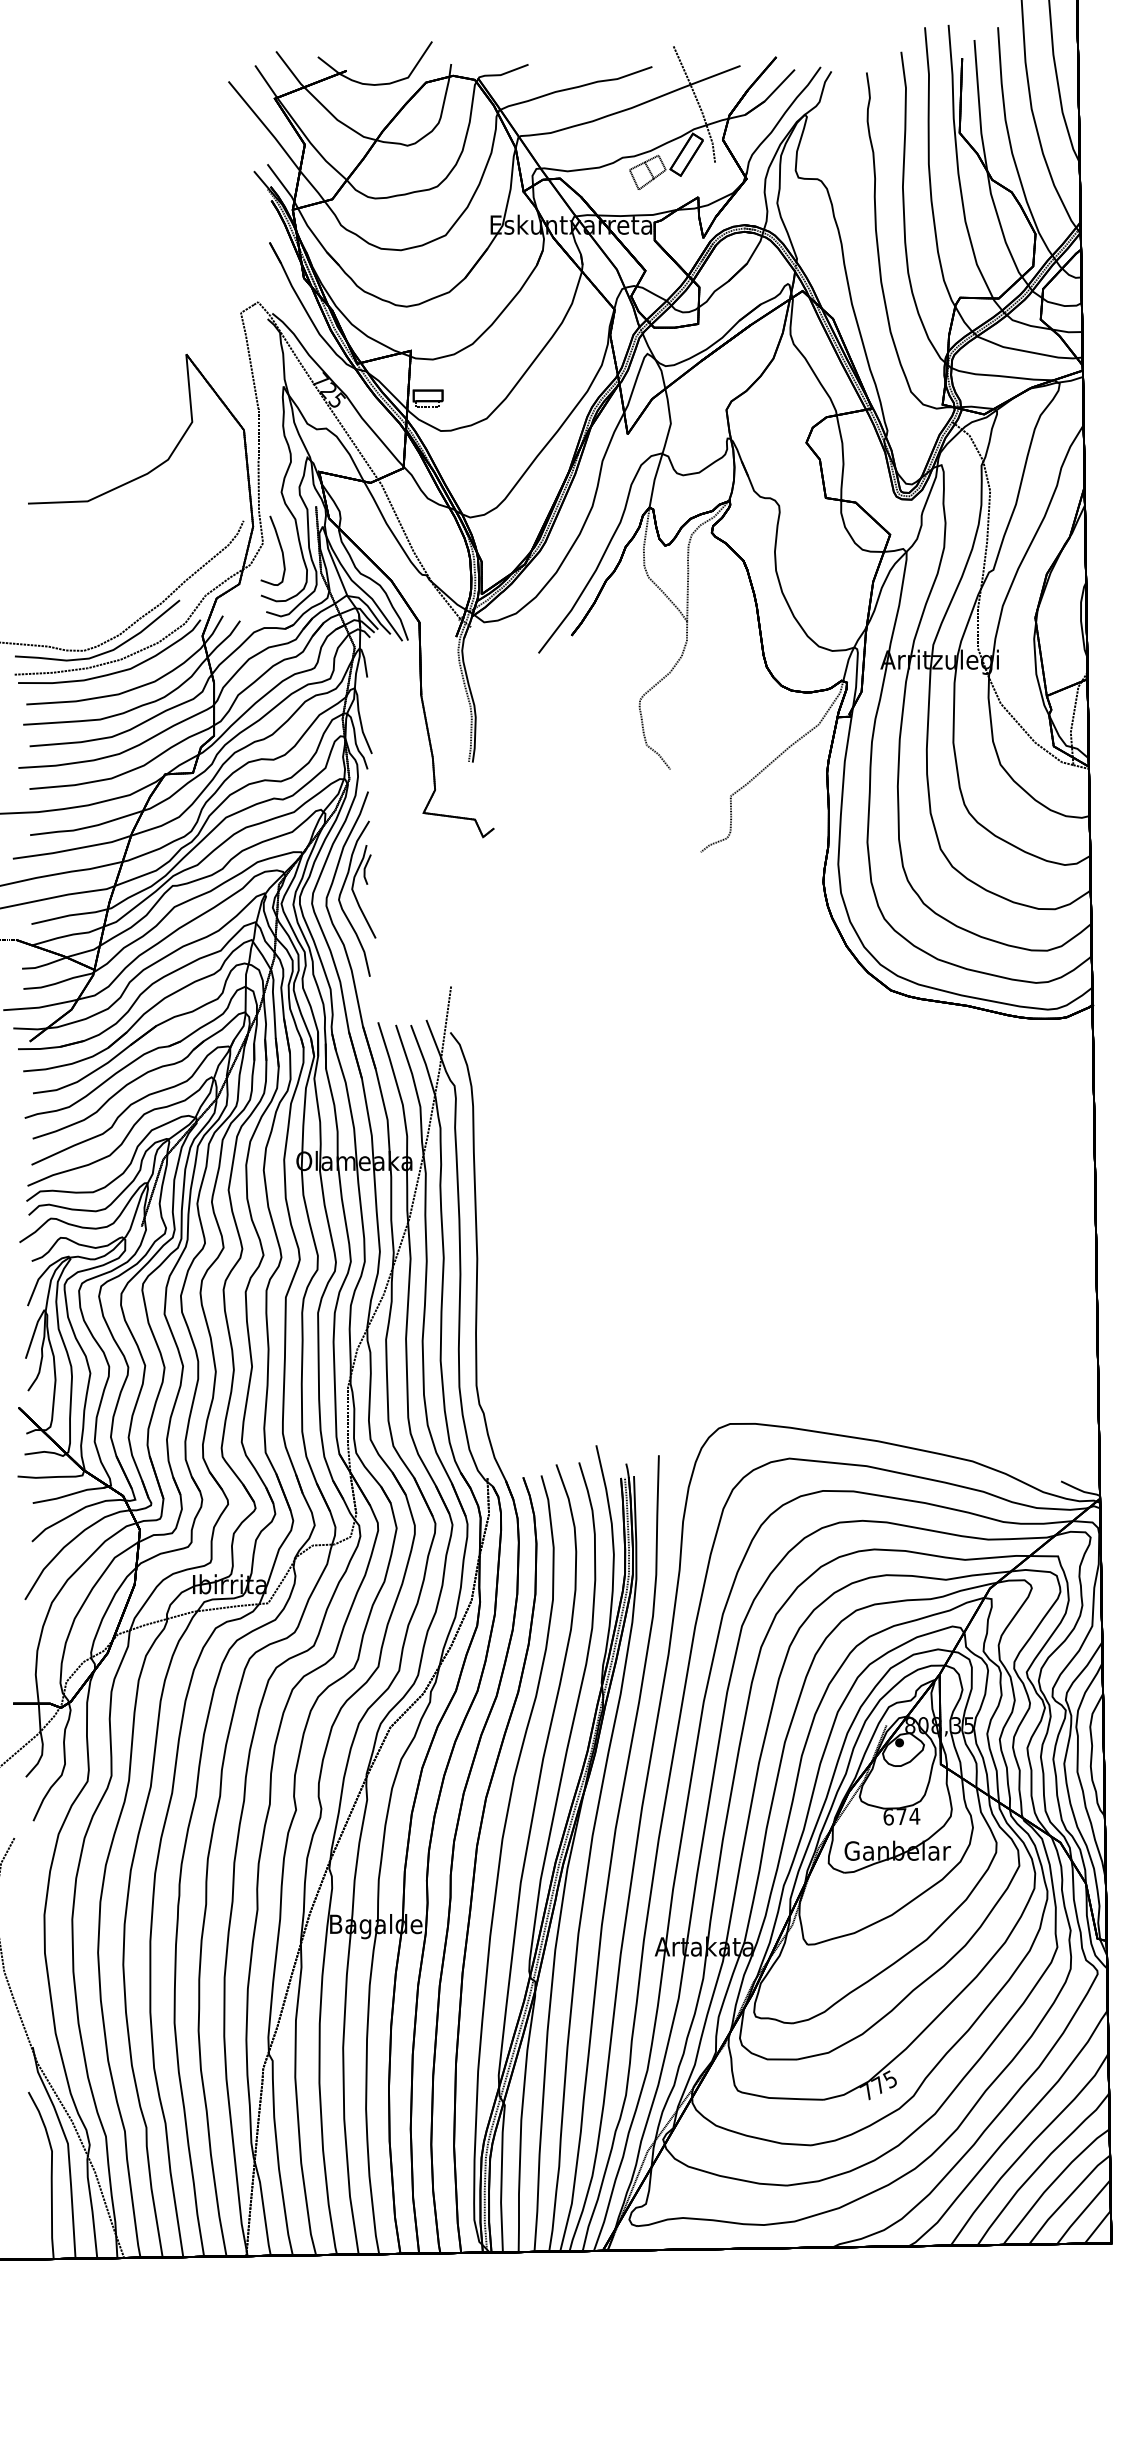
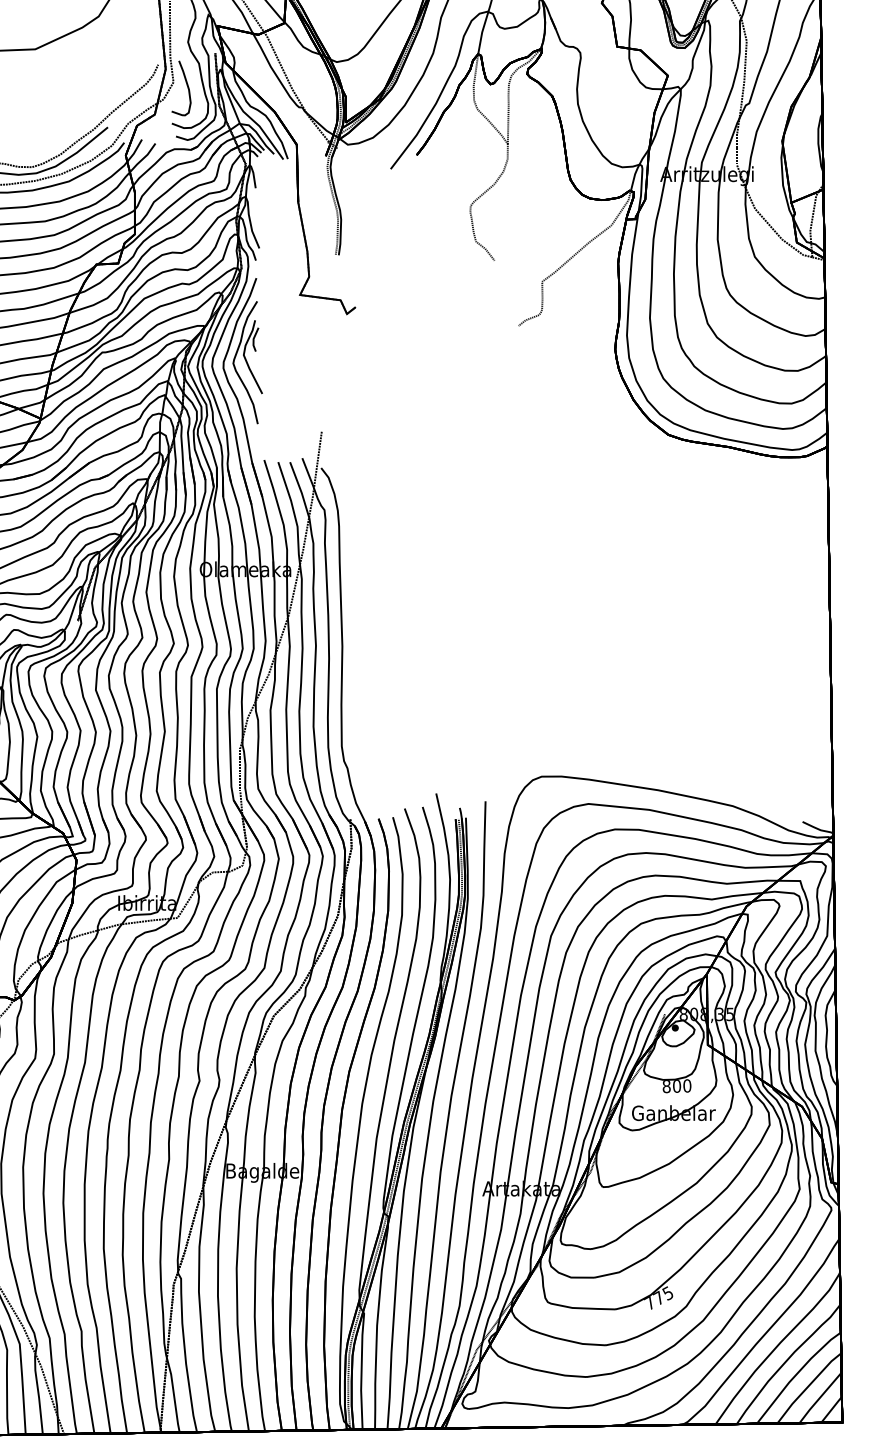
text: (901, 1816) -> (676, 1086), 674 -> 800

